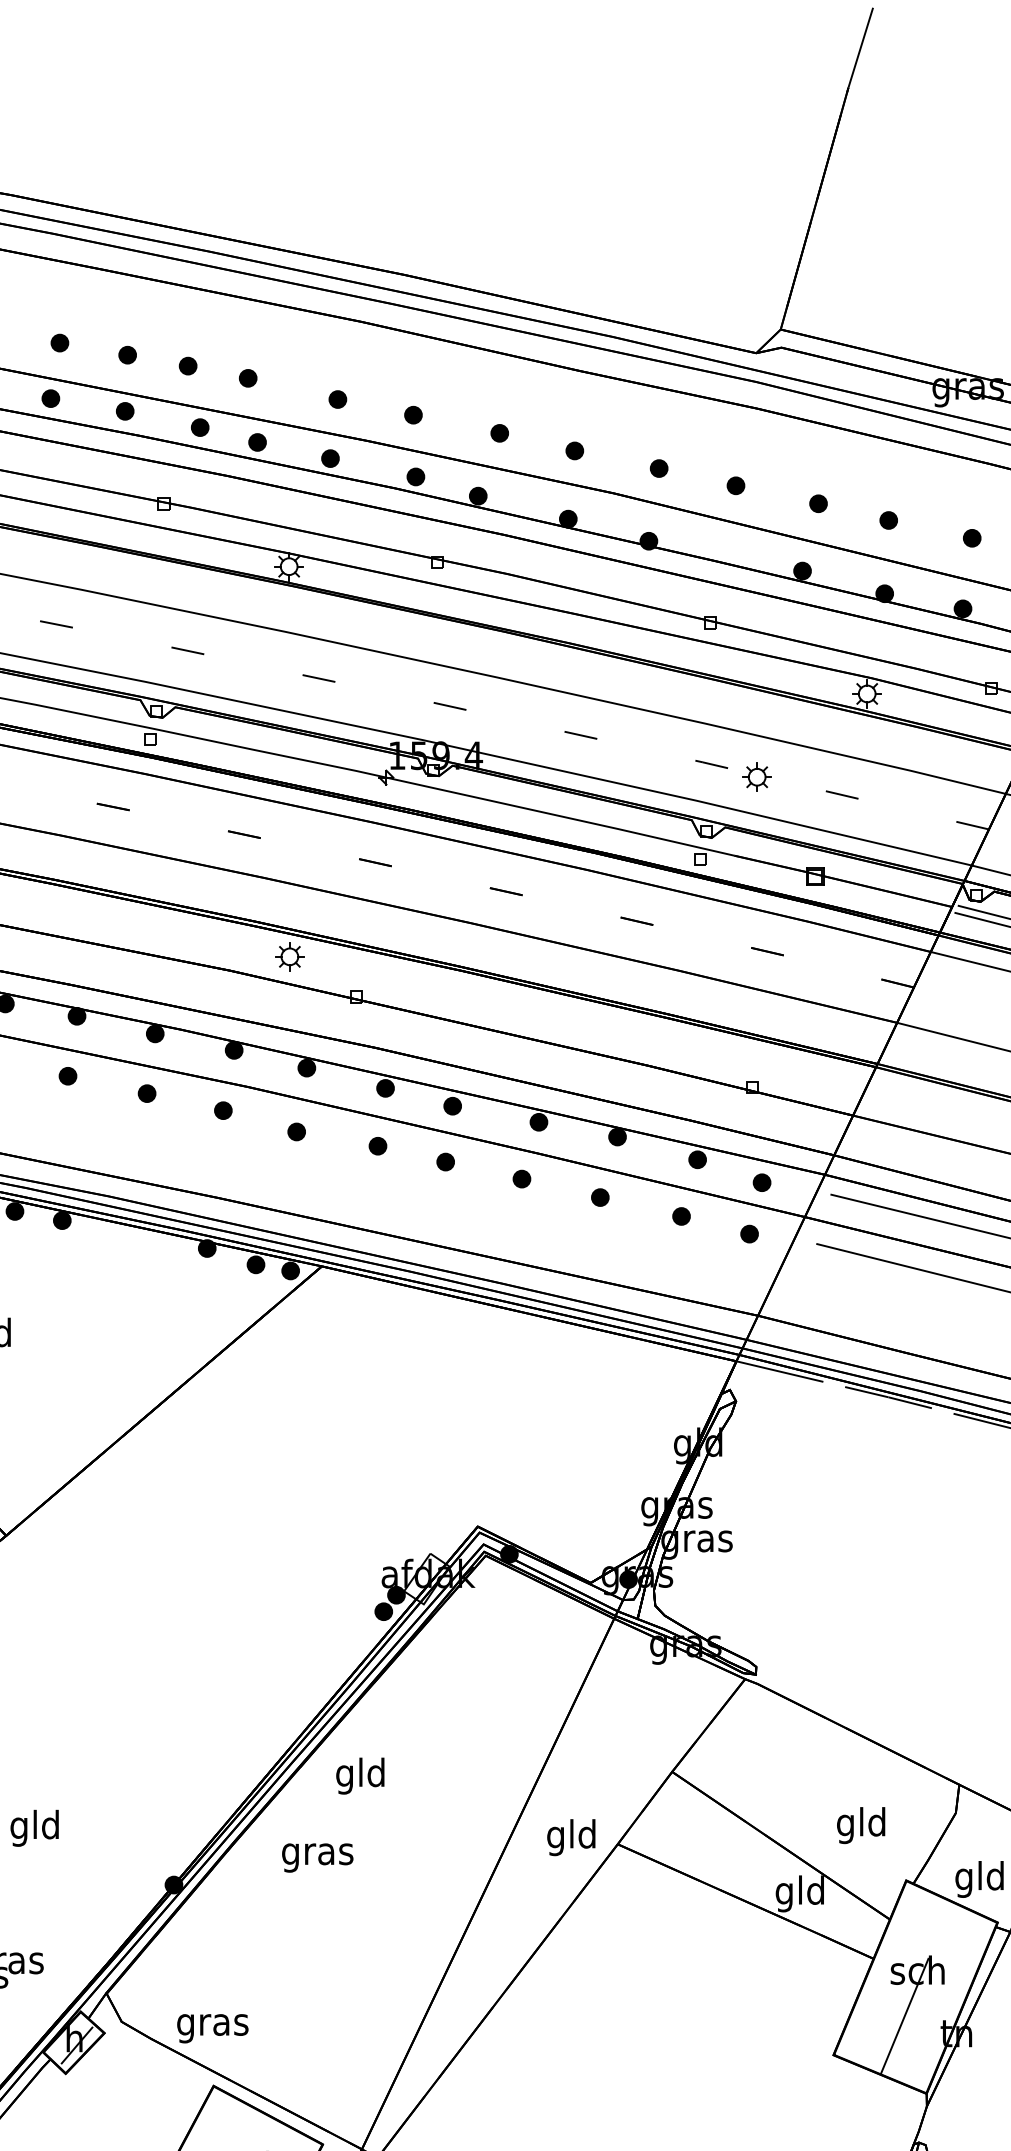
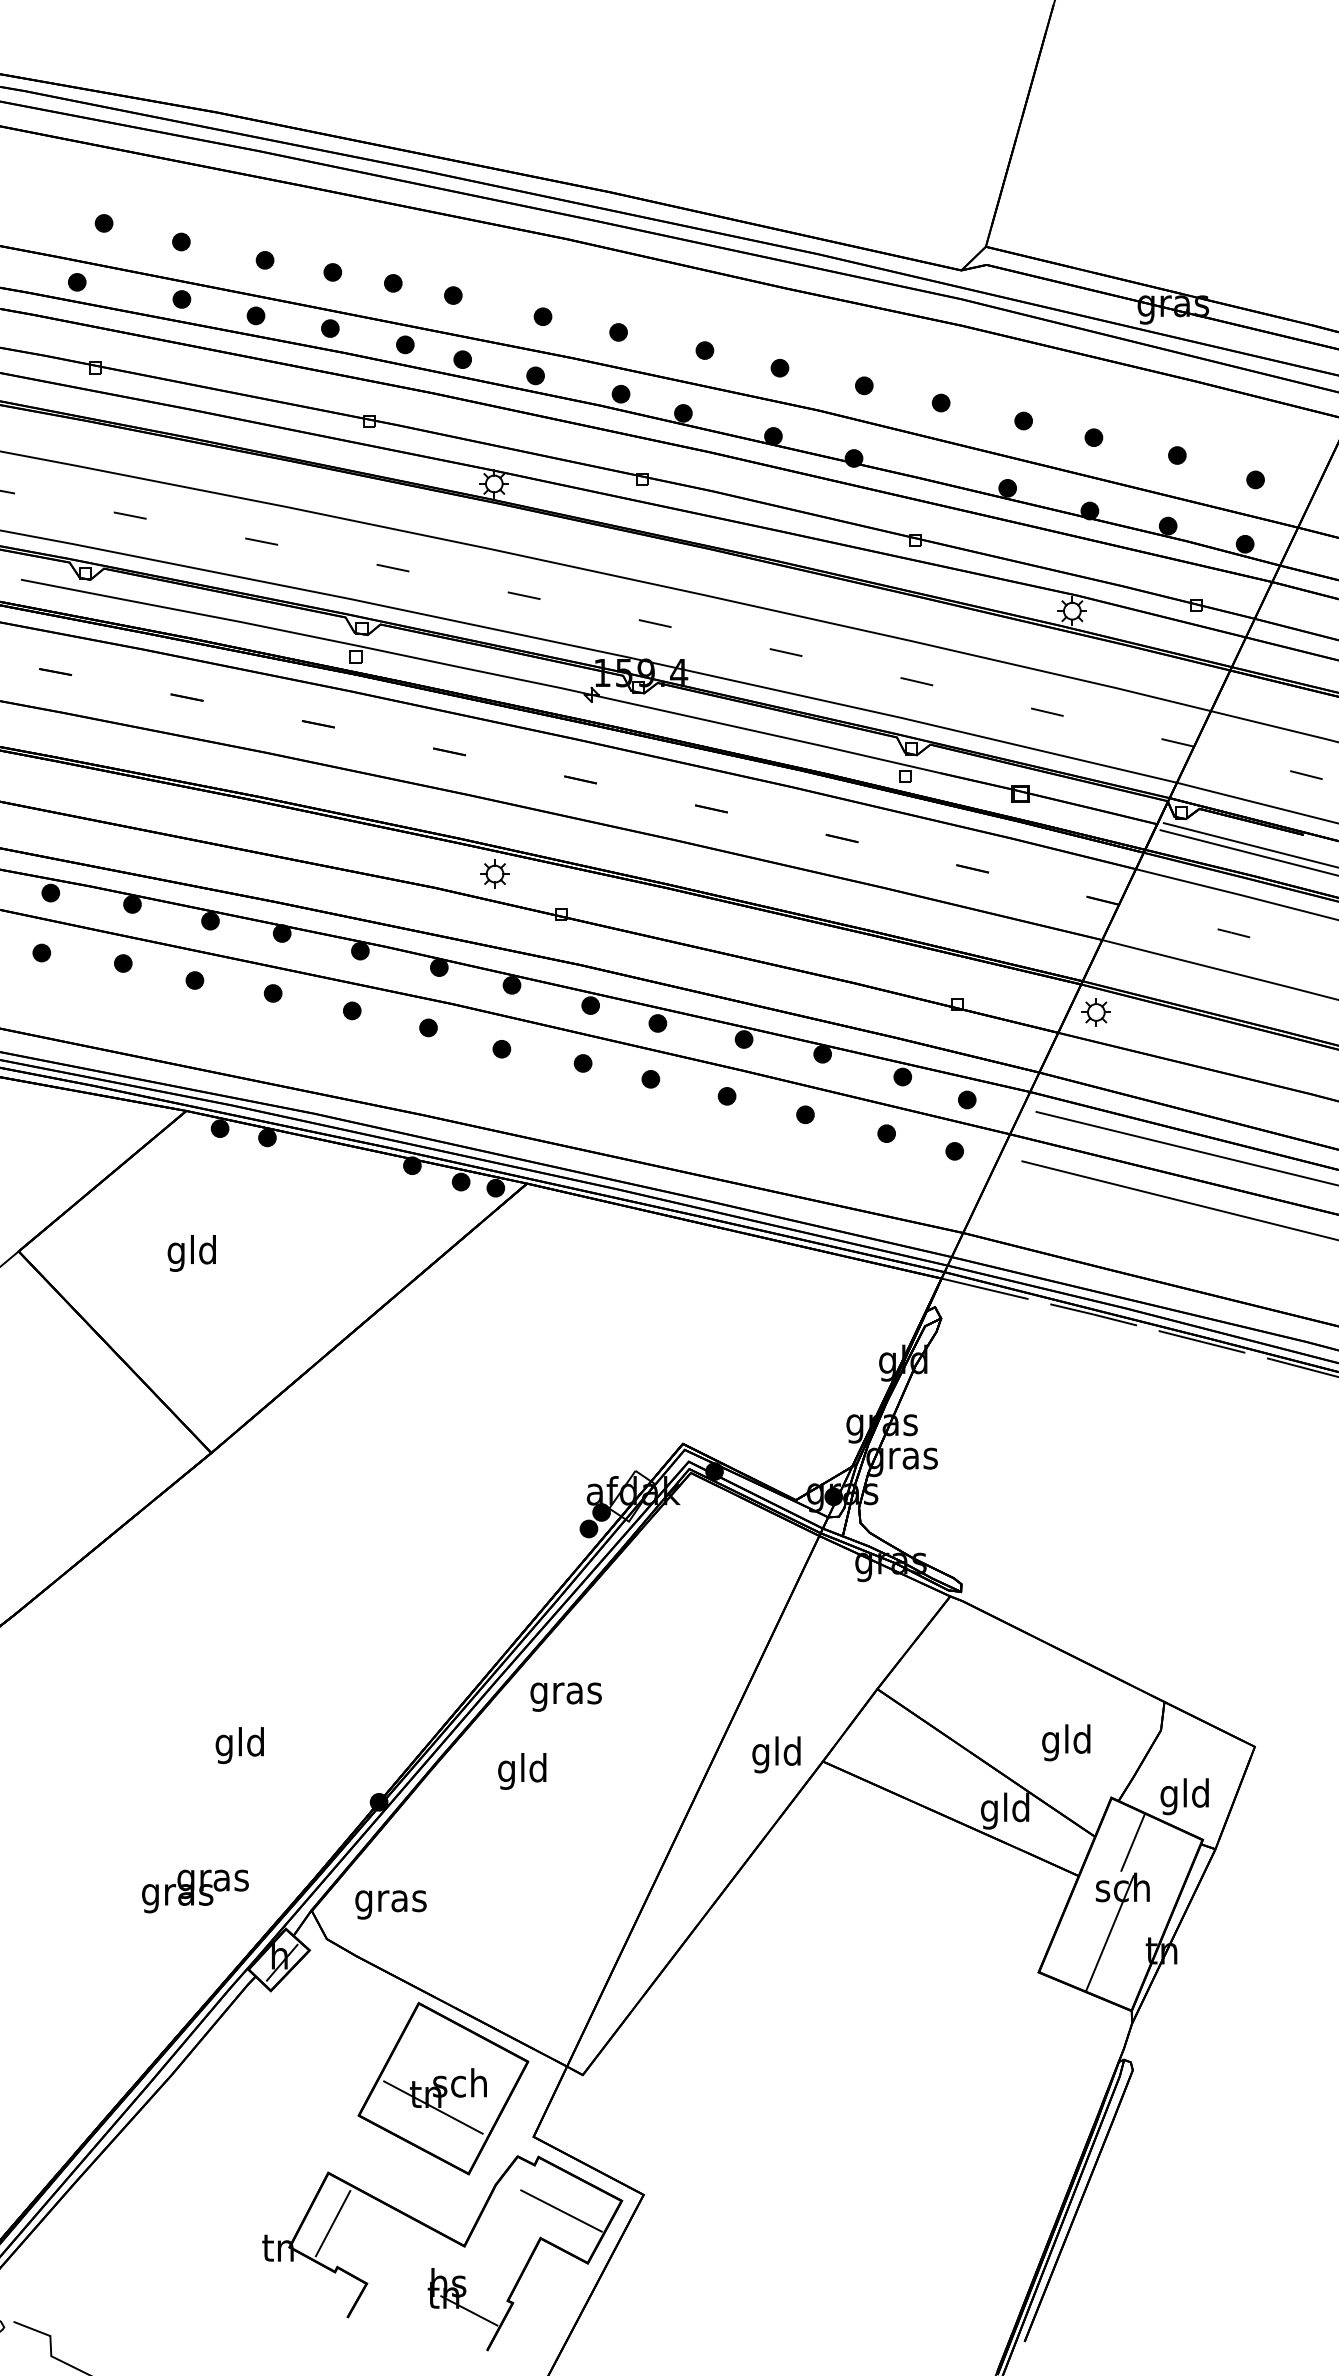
part: (756, 777) -> (1095, 1012), moved
text: (360, 1775) -> (565, 1692), gld -> gras
text: (317, 1854) -> (522, 1771), gras -> gld
line: (927, 1925) -> (1132, 1842), added
text: (212, 2028) -> (390, 1904), moved

